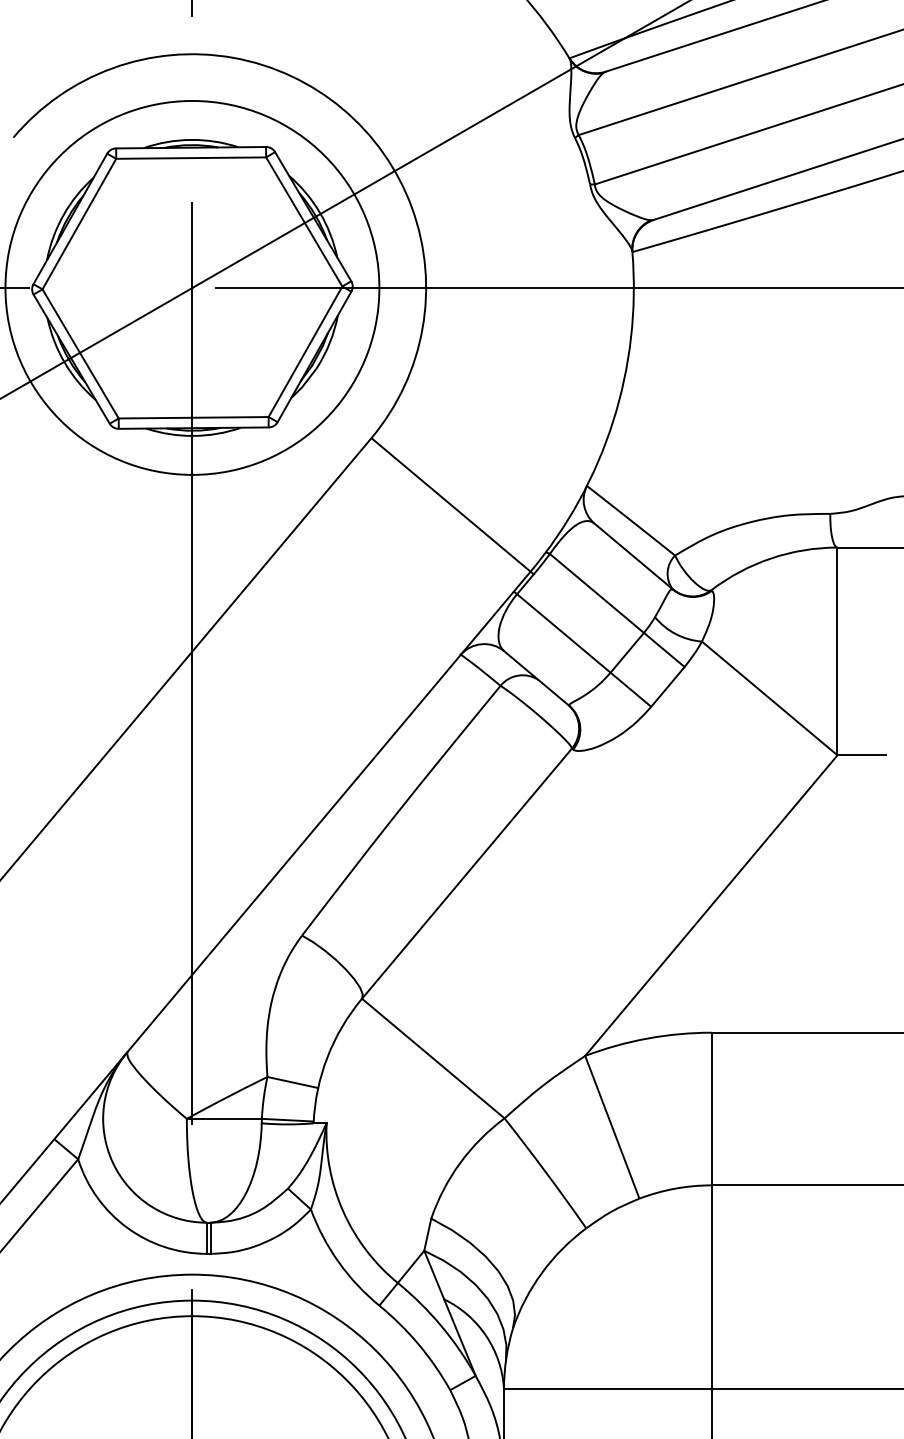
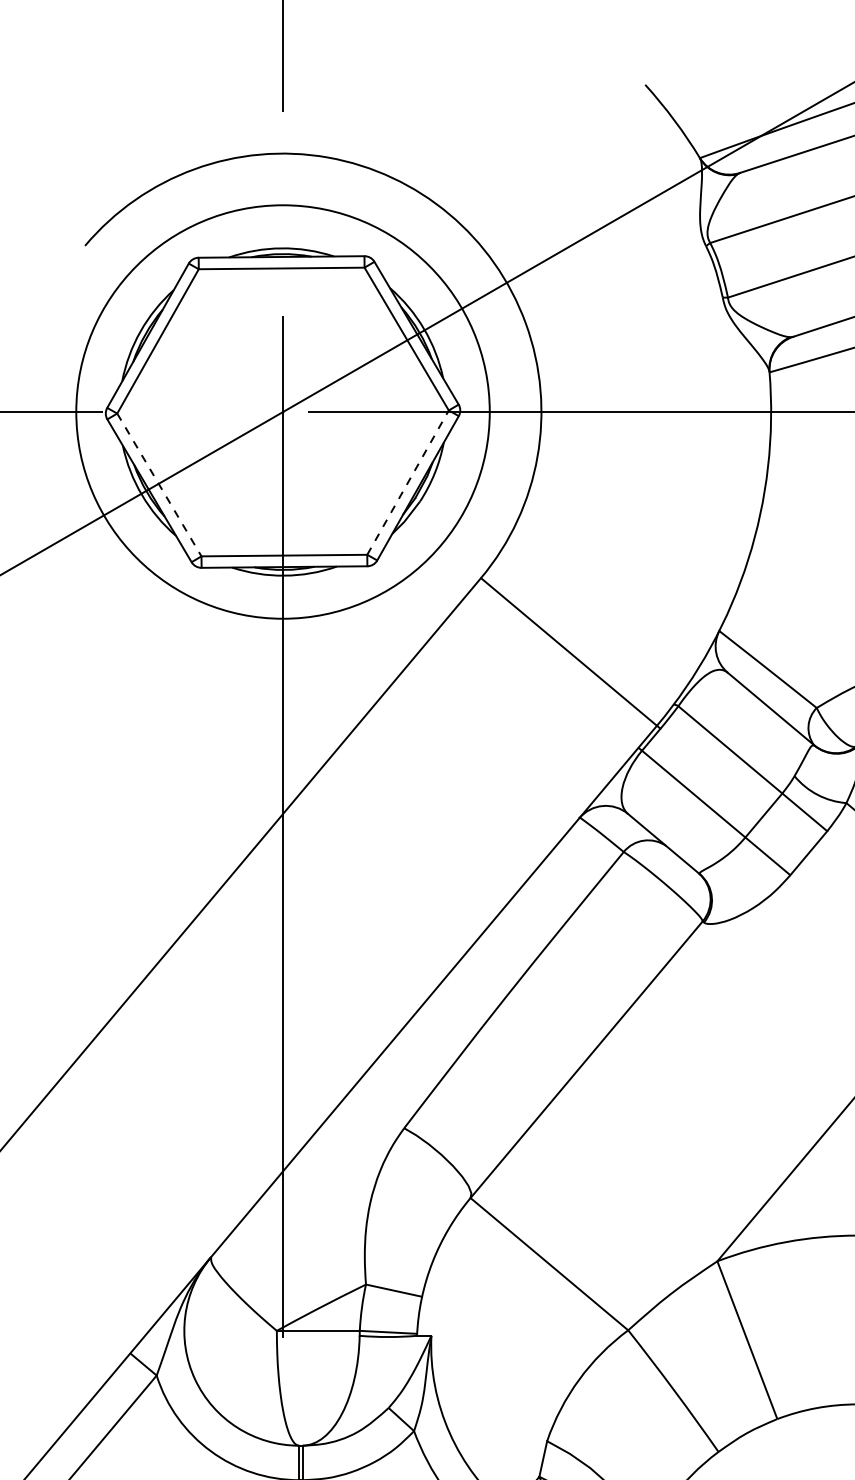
line: (305, 351) -> (408, 482), solid -> dashed
line: (80, 353) -> (159, 484), solid -> dashed

